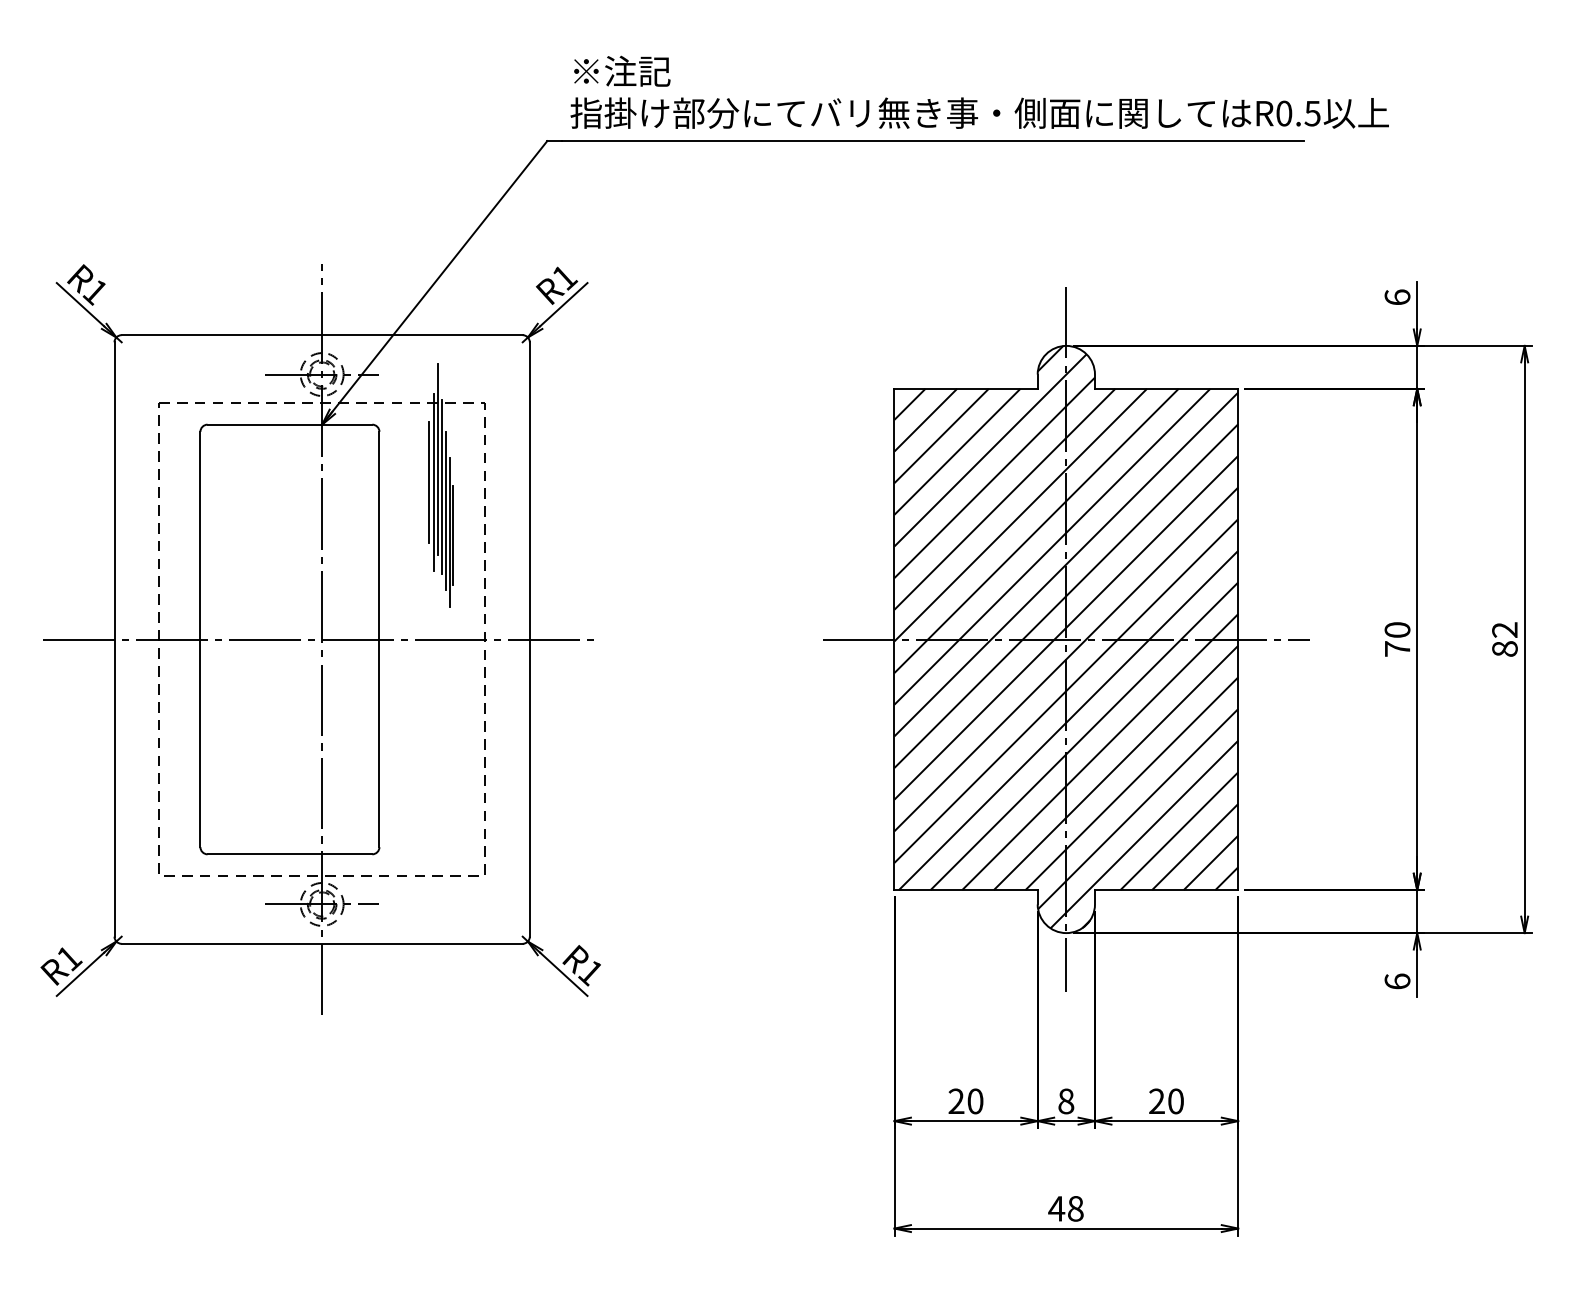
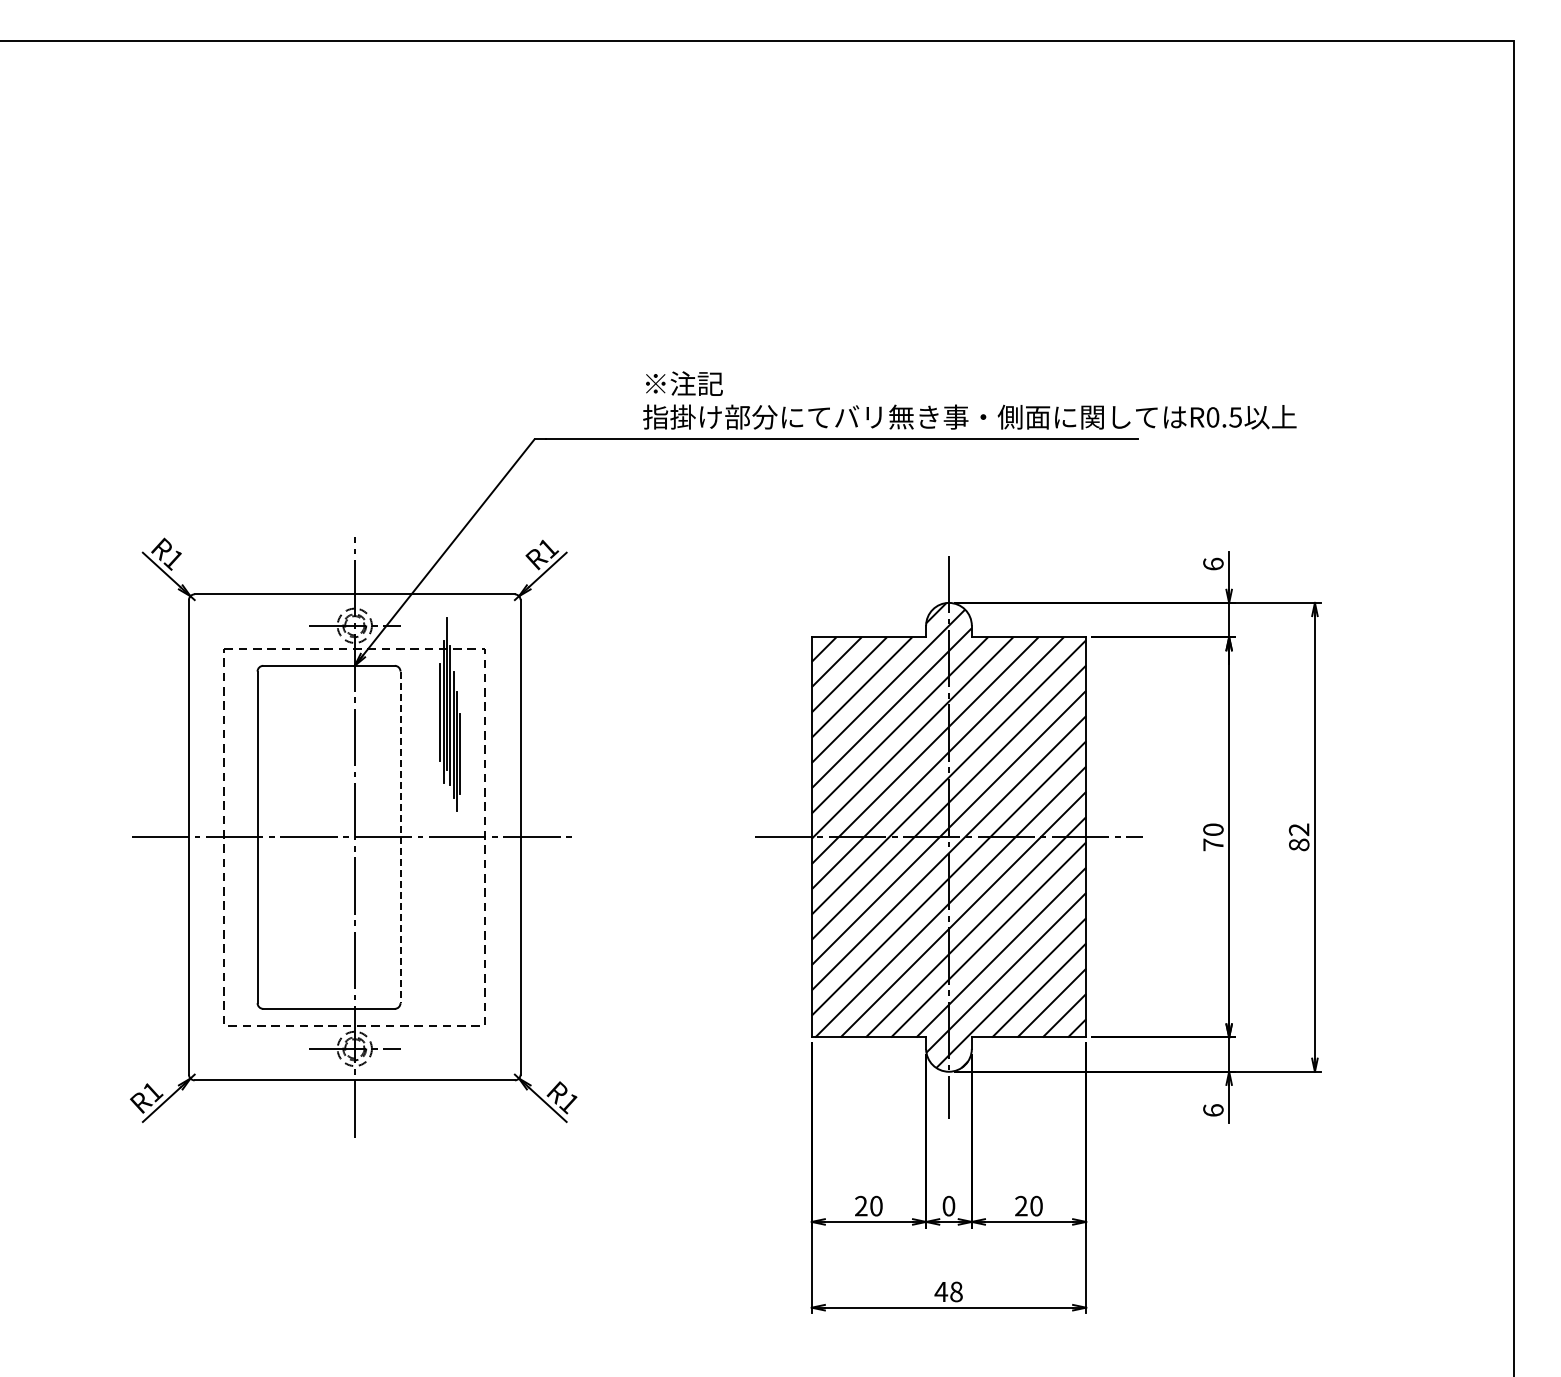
text: (979, 92) -> (969, 400), moved
line: (379, 639) -> (400, 837), solid -> dashed
text: (1065, 1101) -> (948, 1206), 8 -> 0

